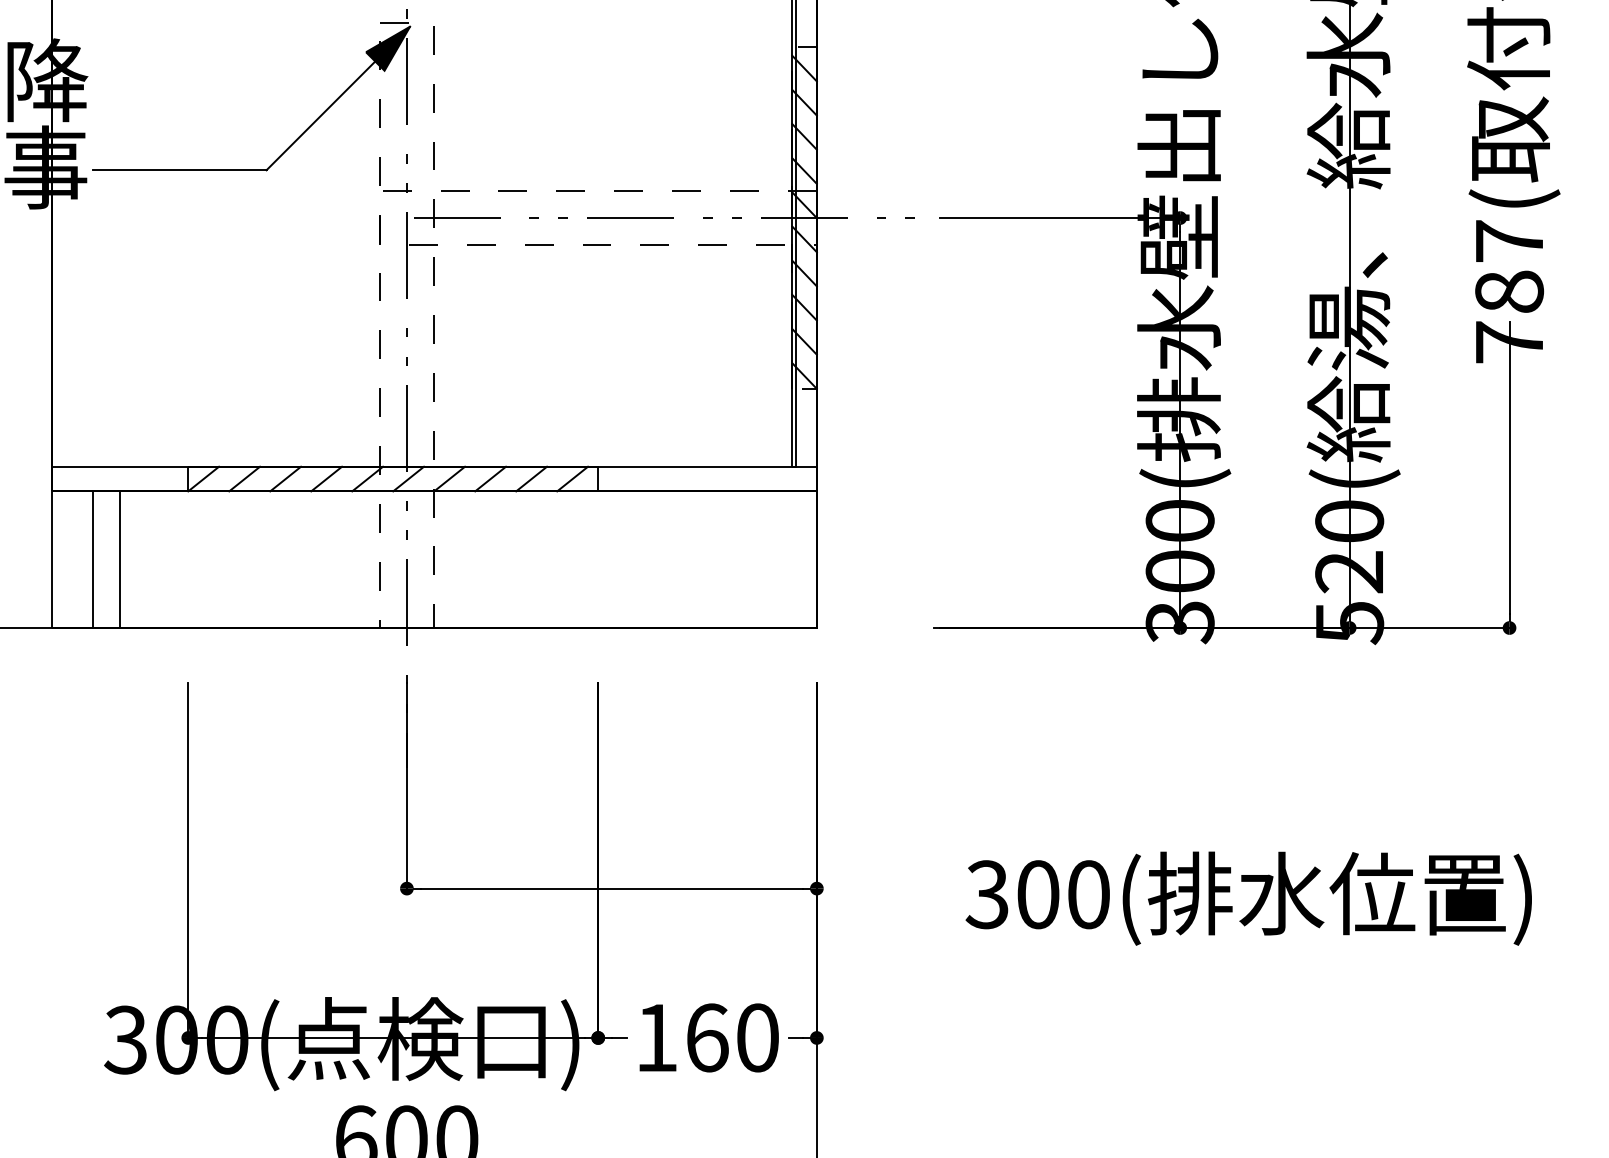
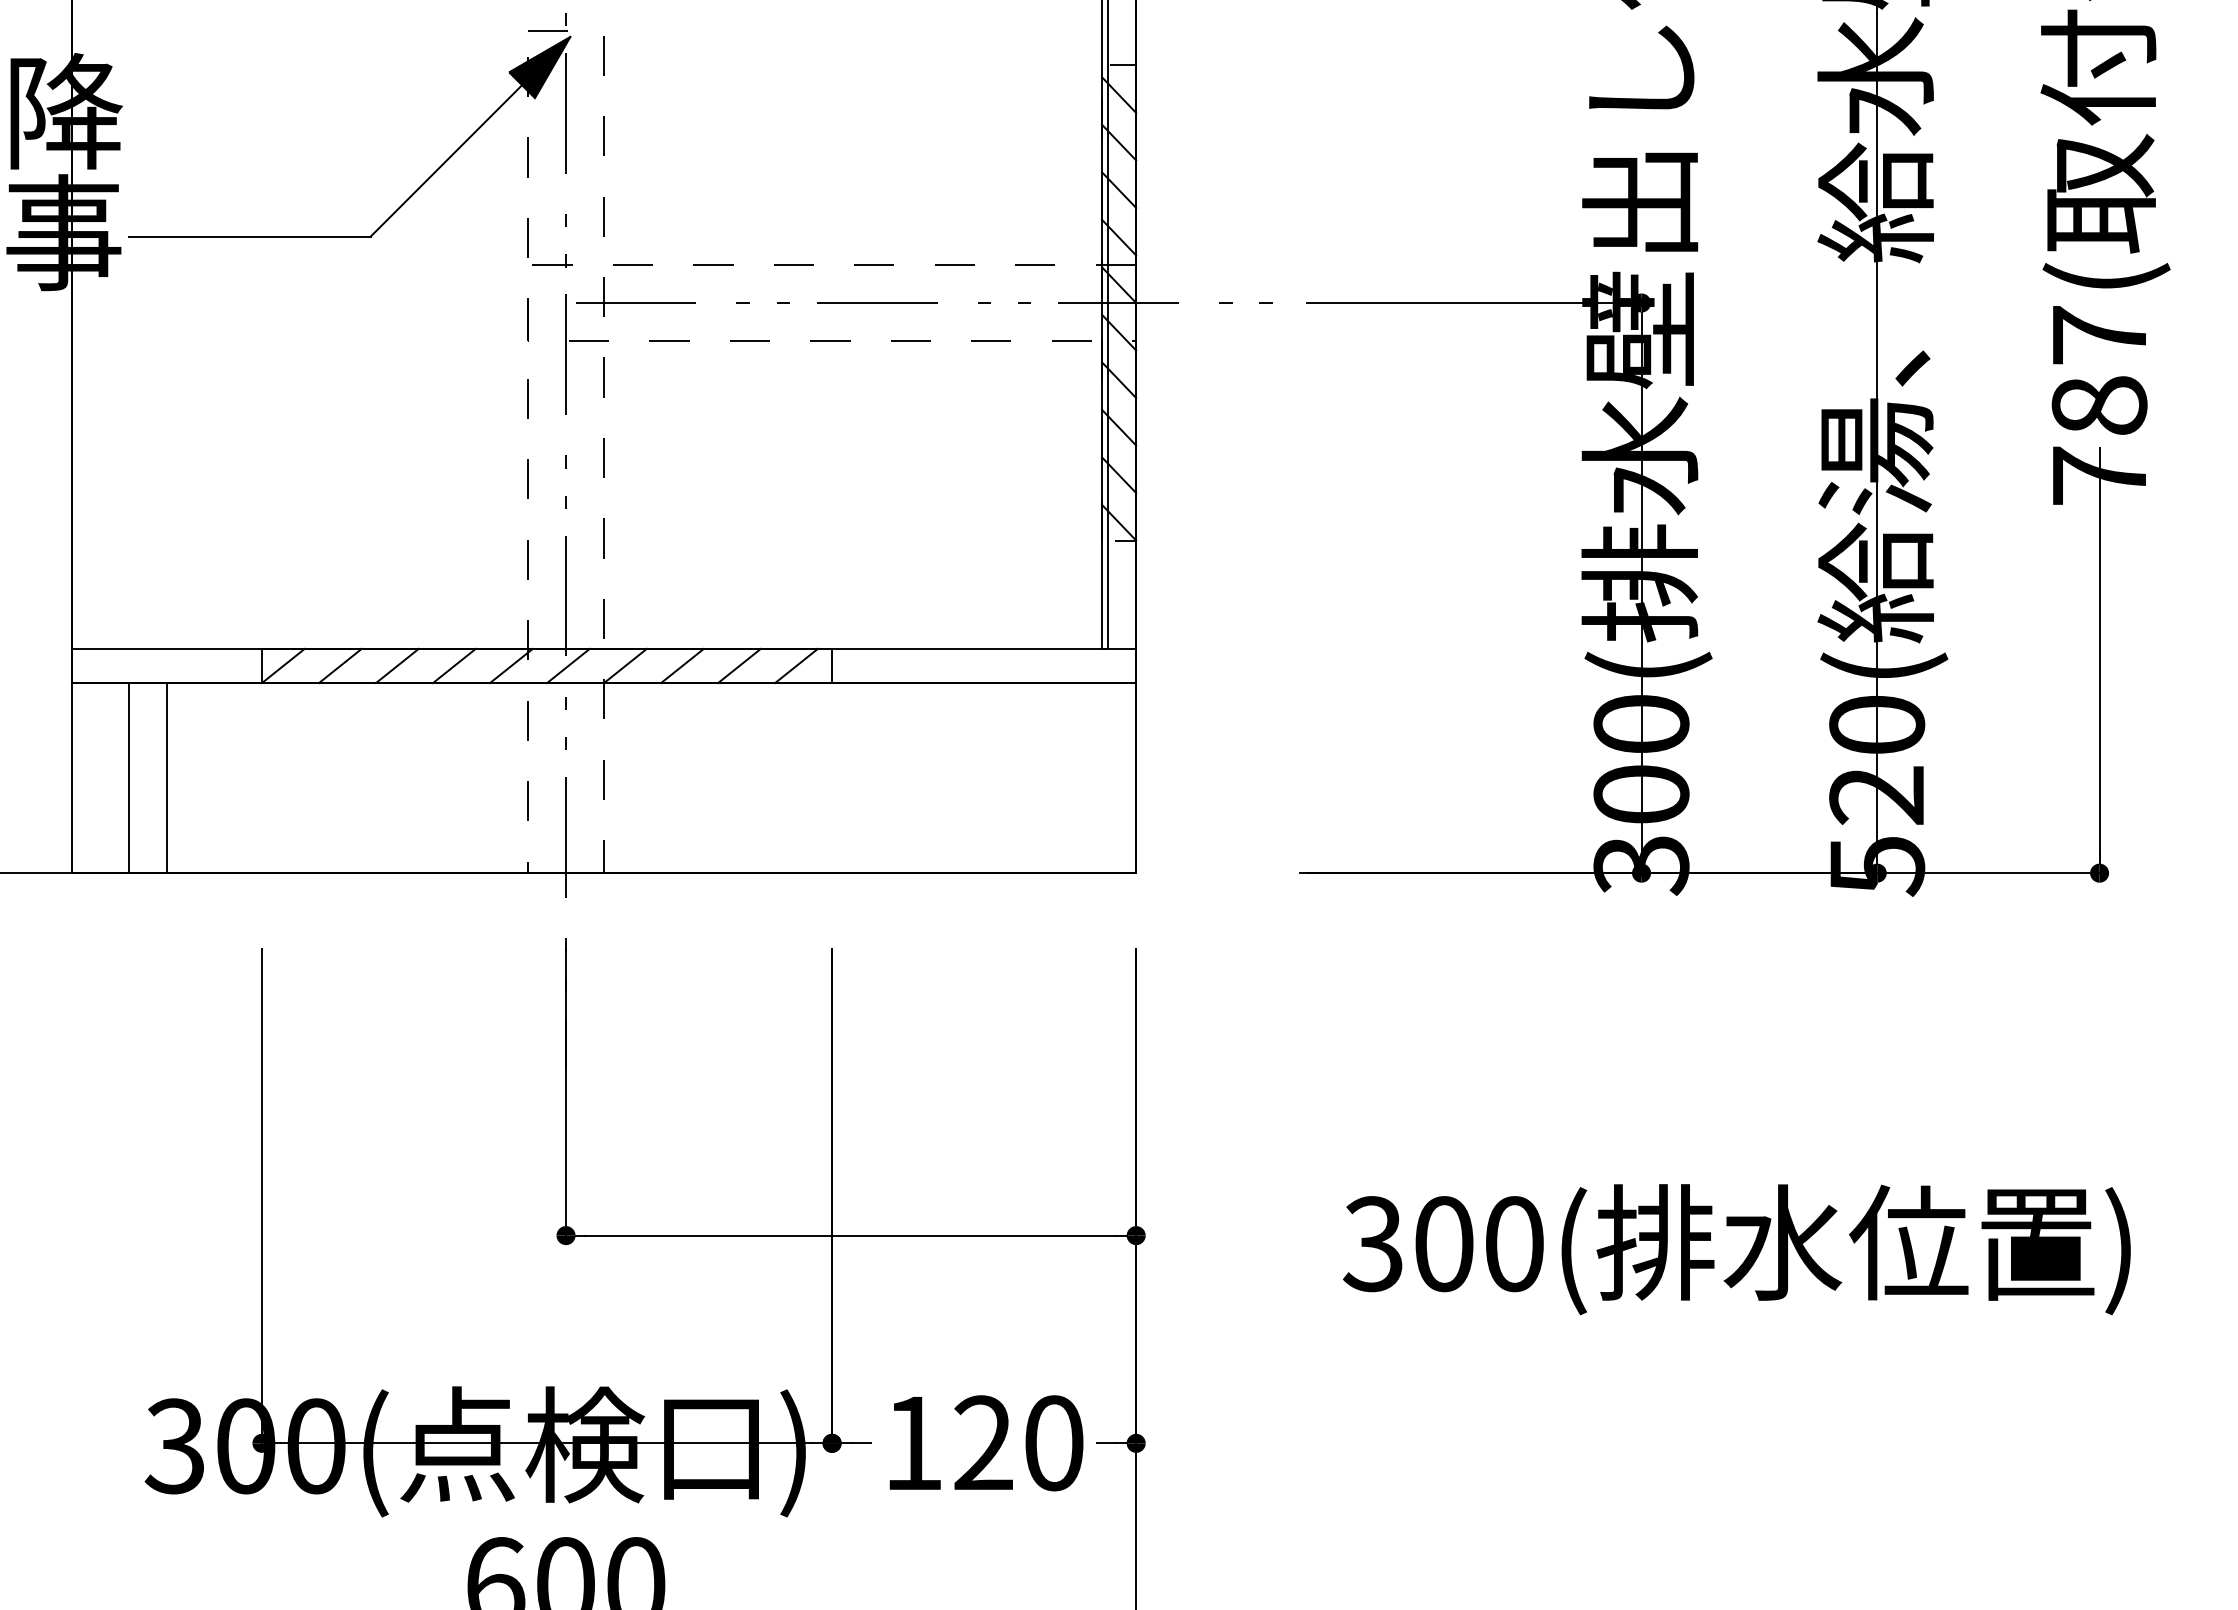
text: (707, 1038) -> (983, 1443), 160 -> 120

